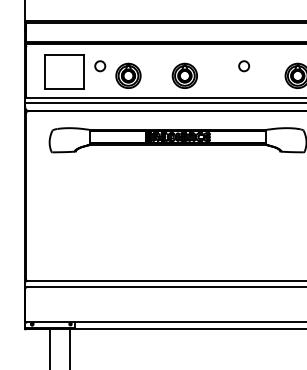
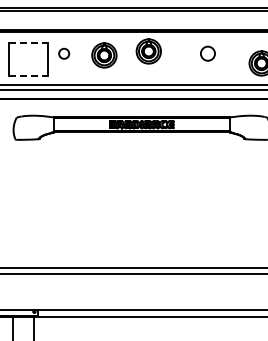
line: (65, 55) -> (29, 43), solid -> dashed
circle: (244, 66) -> (208, 54), size x1.4
part: (128, 75) -> (104, 55), moved
part: (184, 75) -> (148, 51), moved
line: (65, 88) -> (29, 76), solid -> dashed

